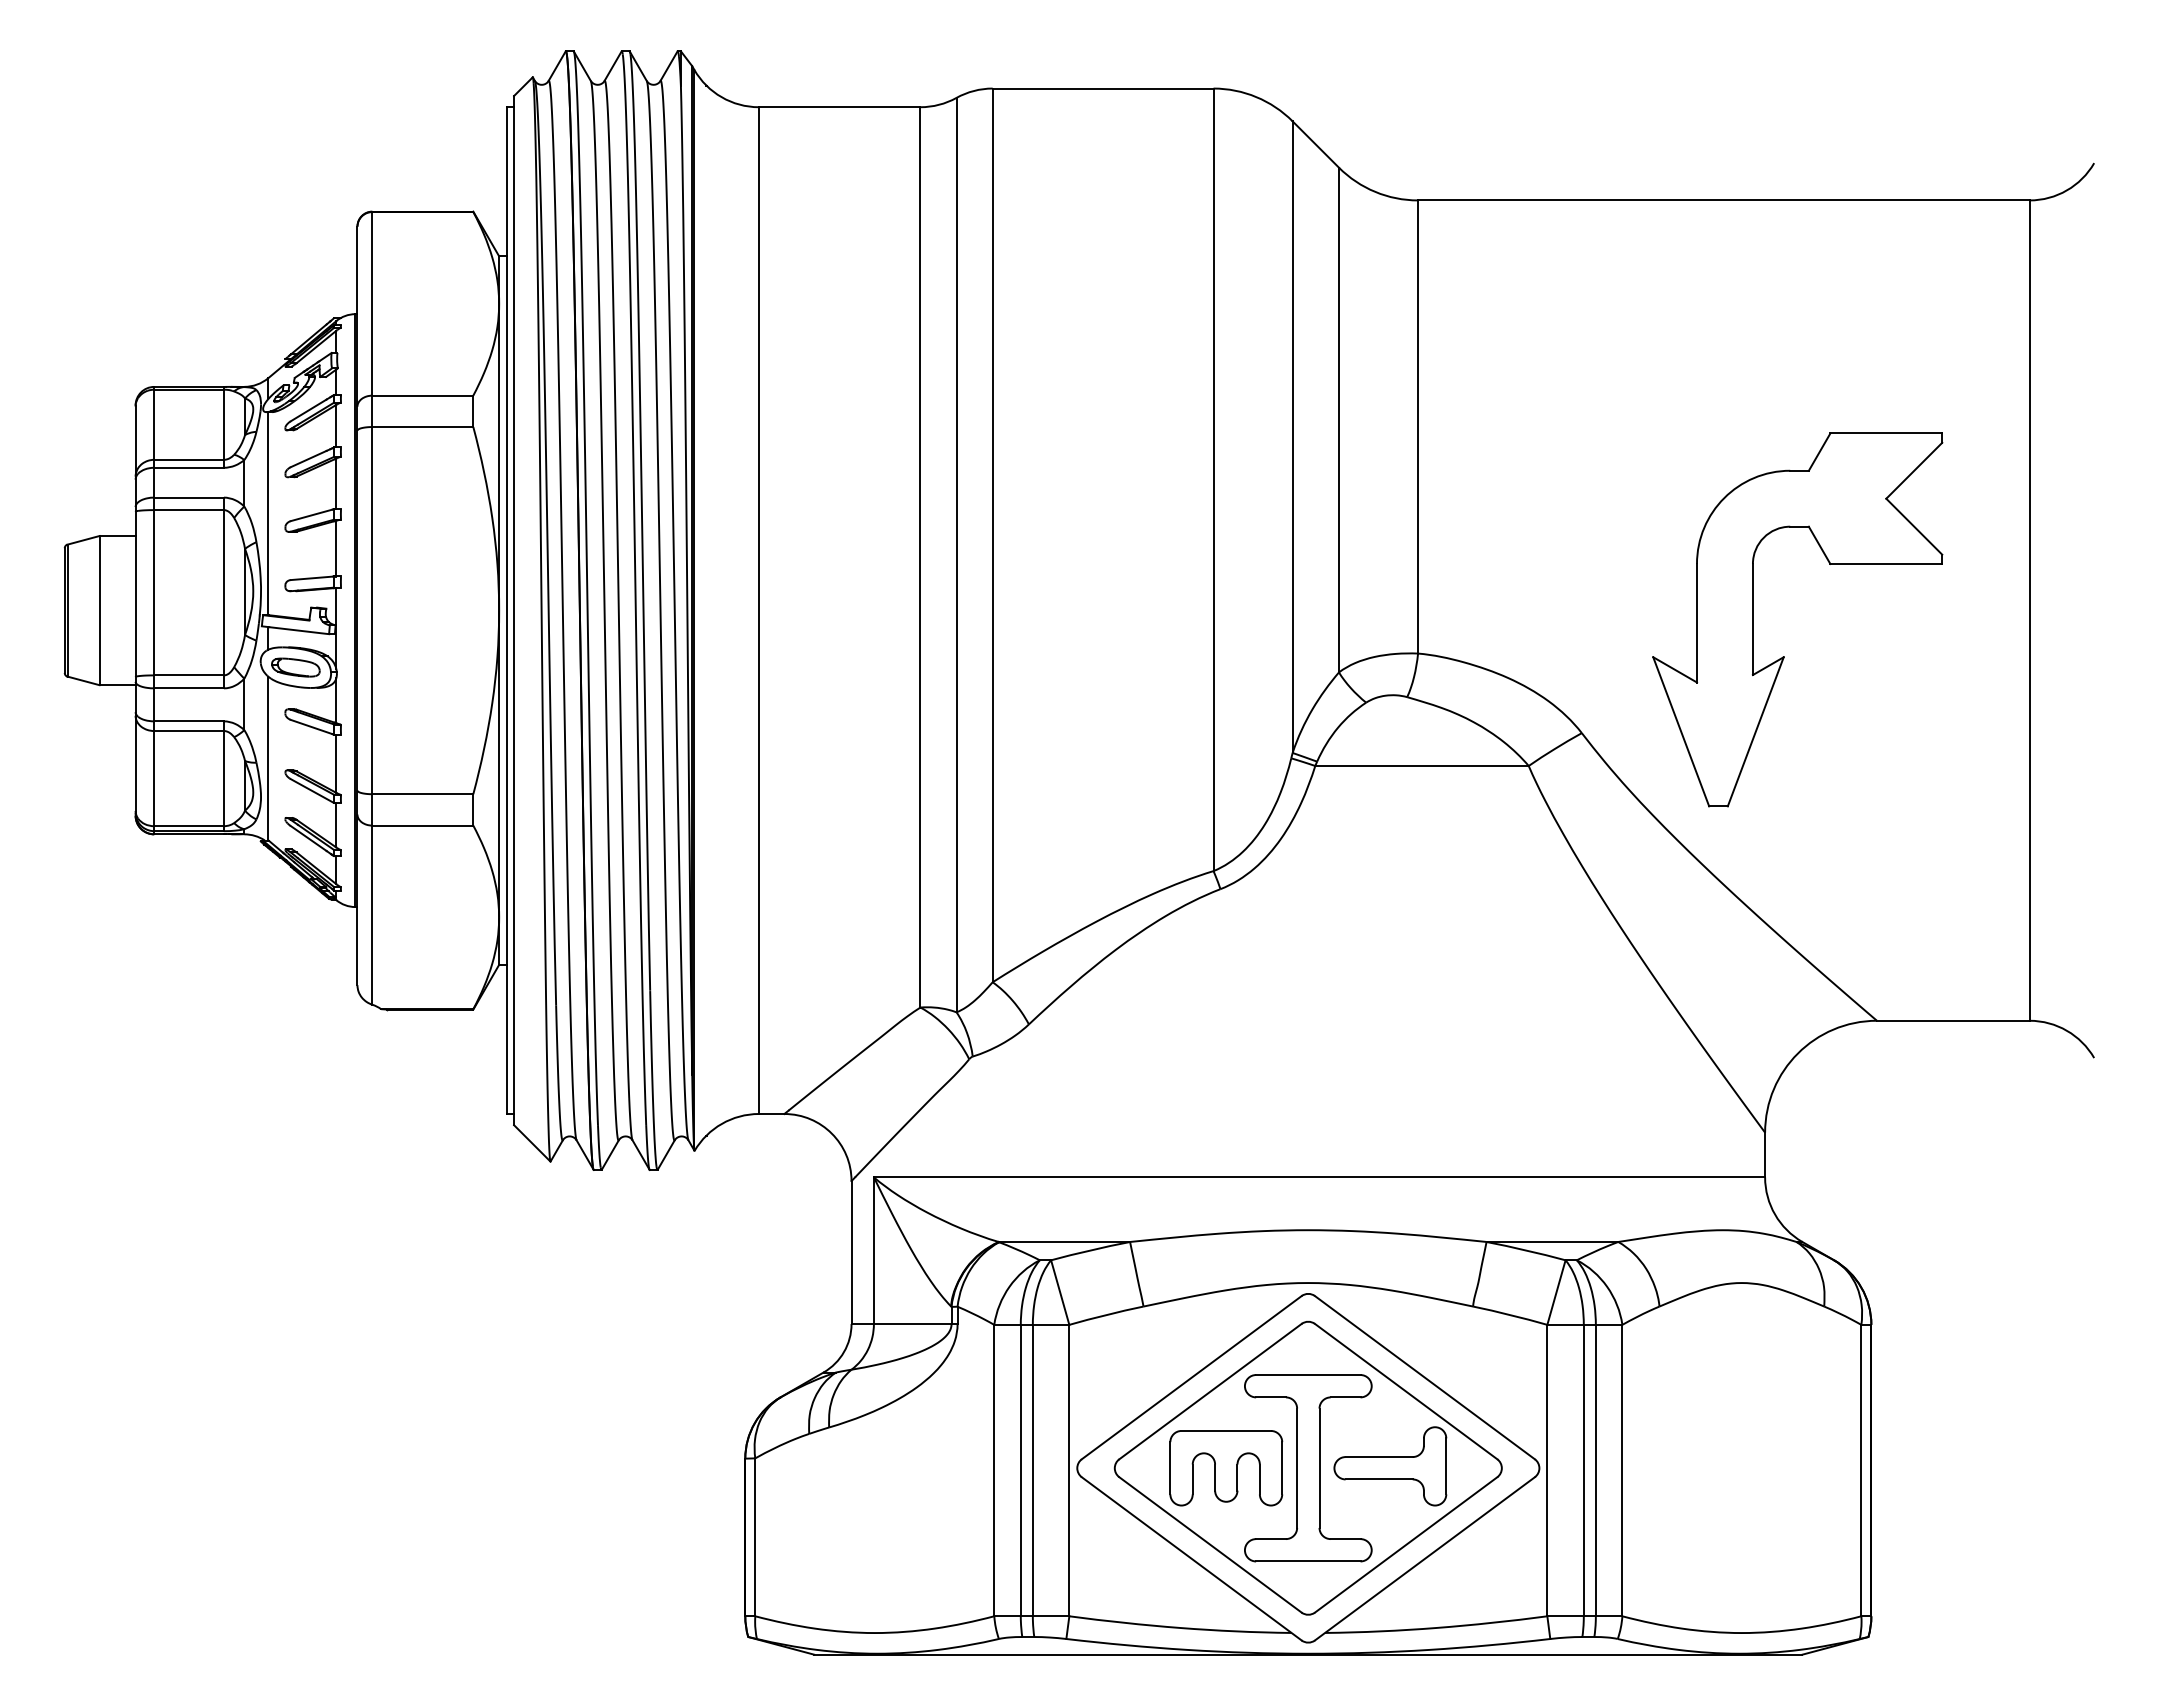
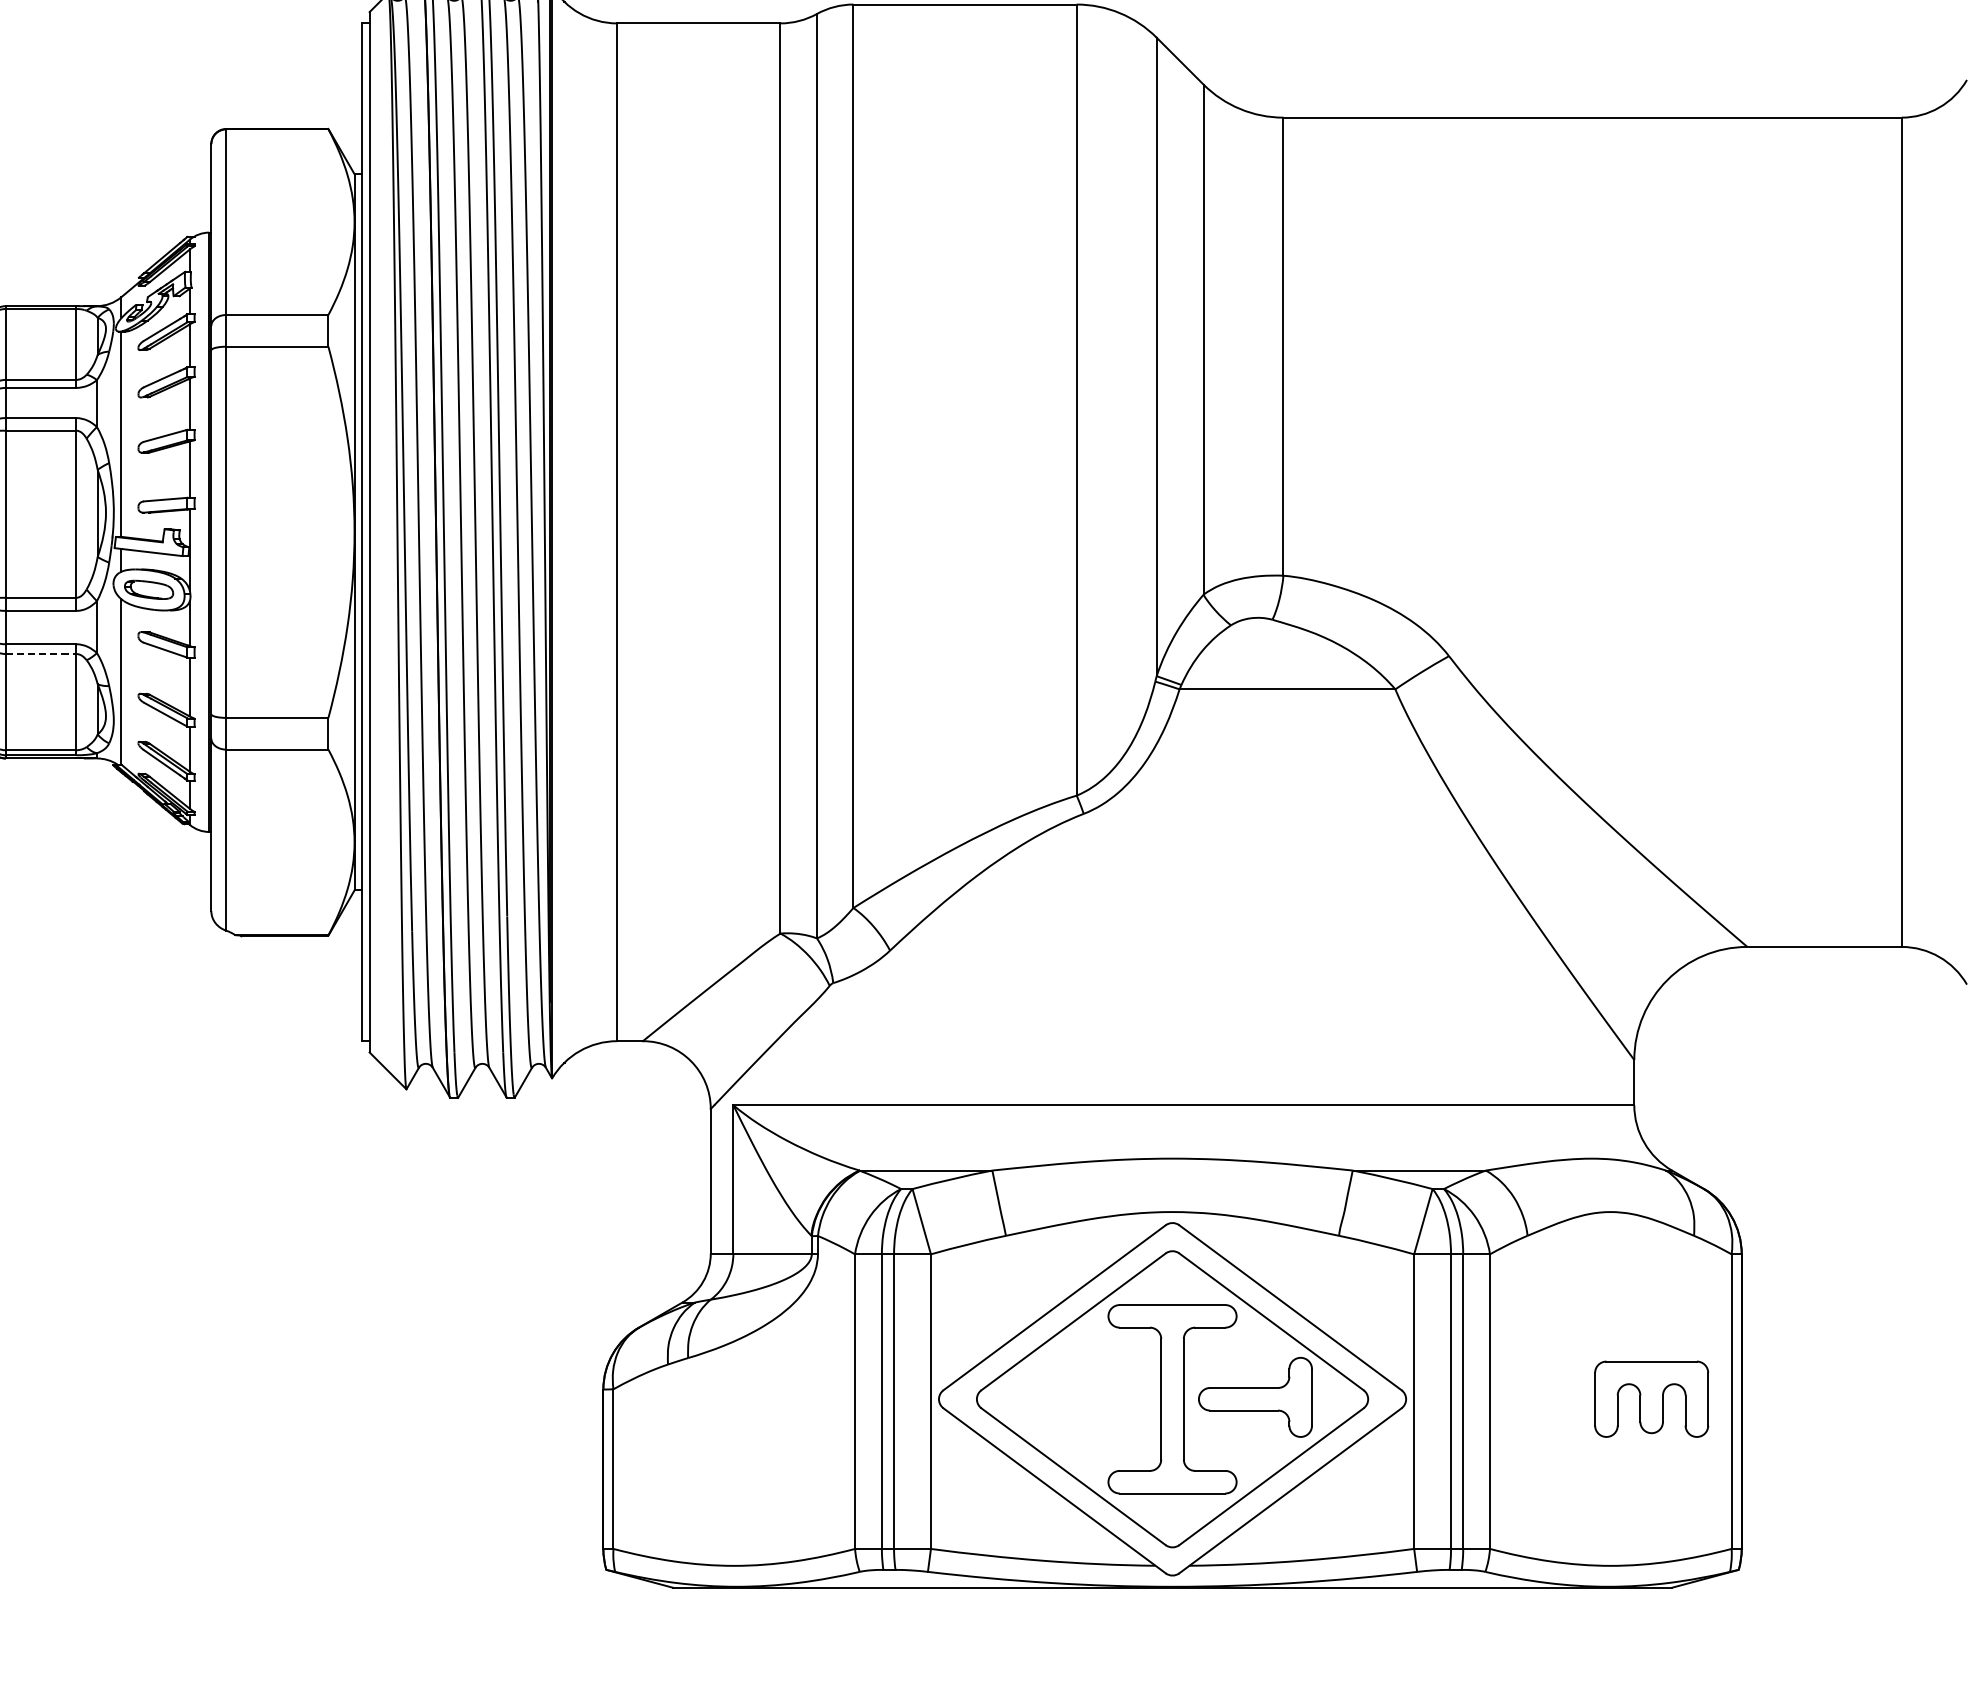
part: (1784, 656) -> (1653, 578), removed
line: (189, 731) -> (41, 654), solid -> dashed
part: (1226, 1468) -> (1651, 1399), moved

